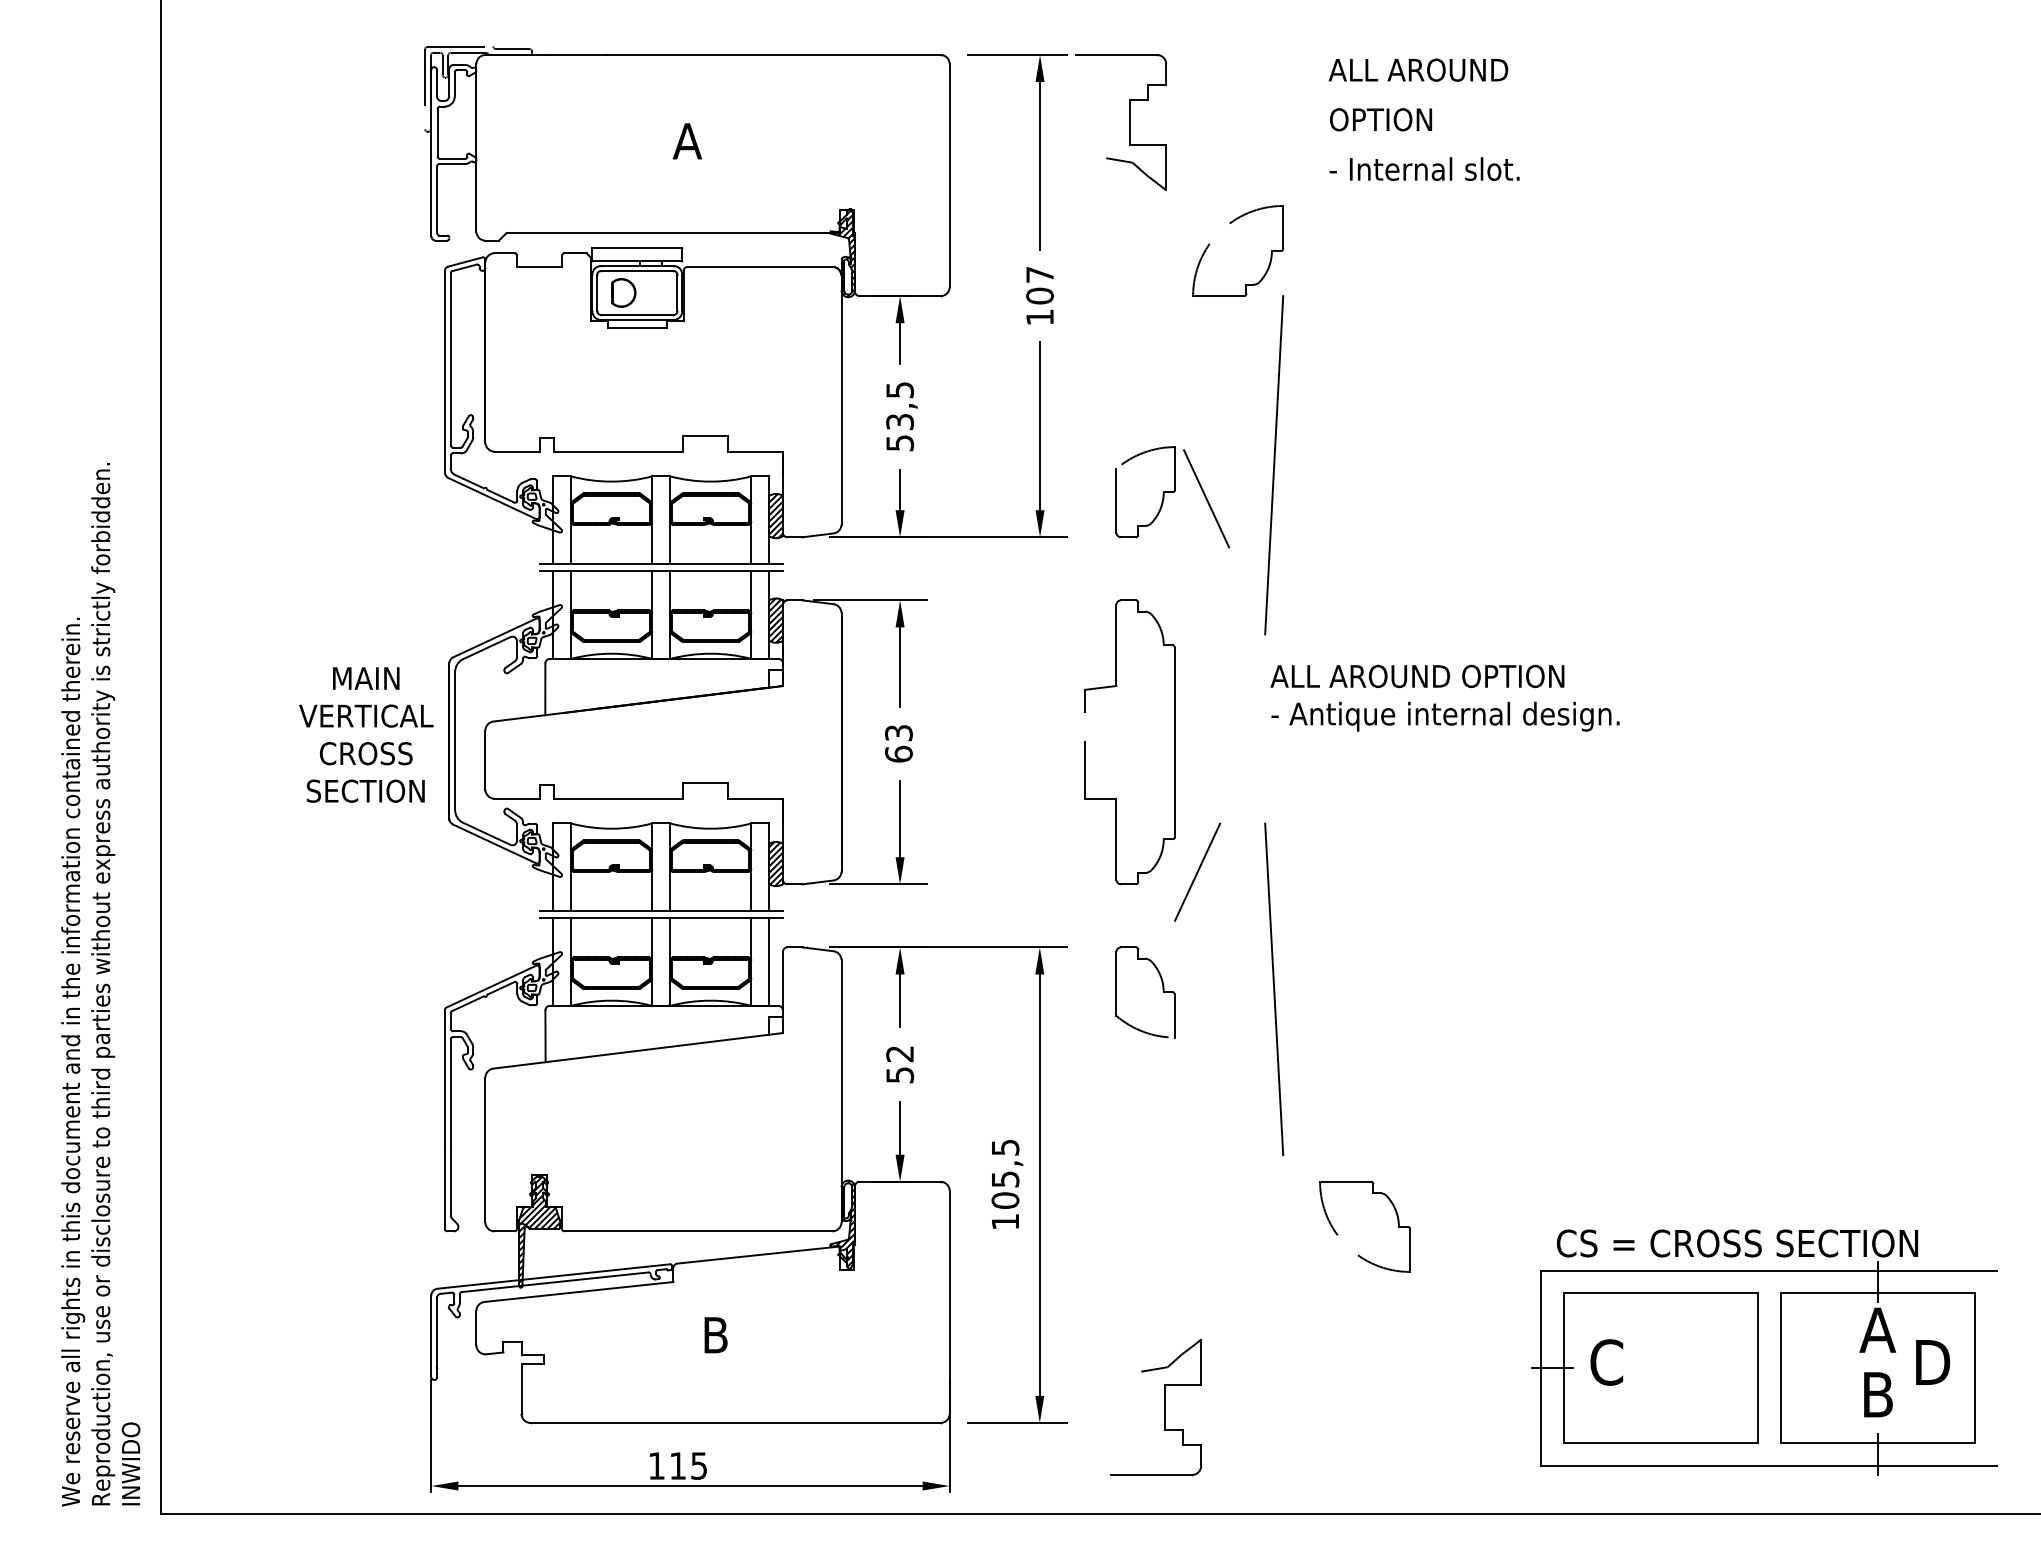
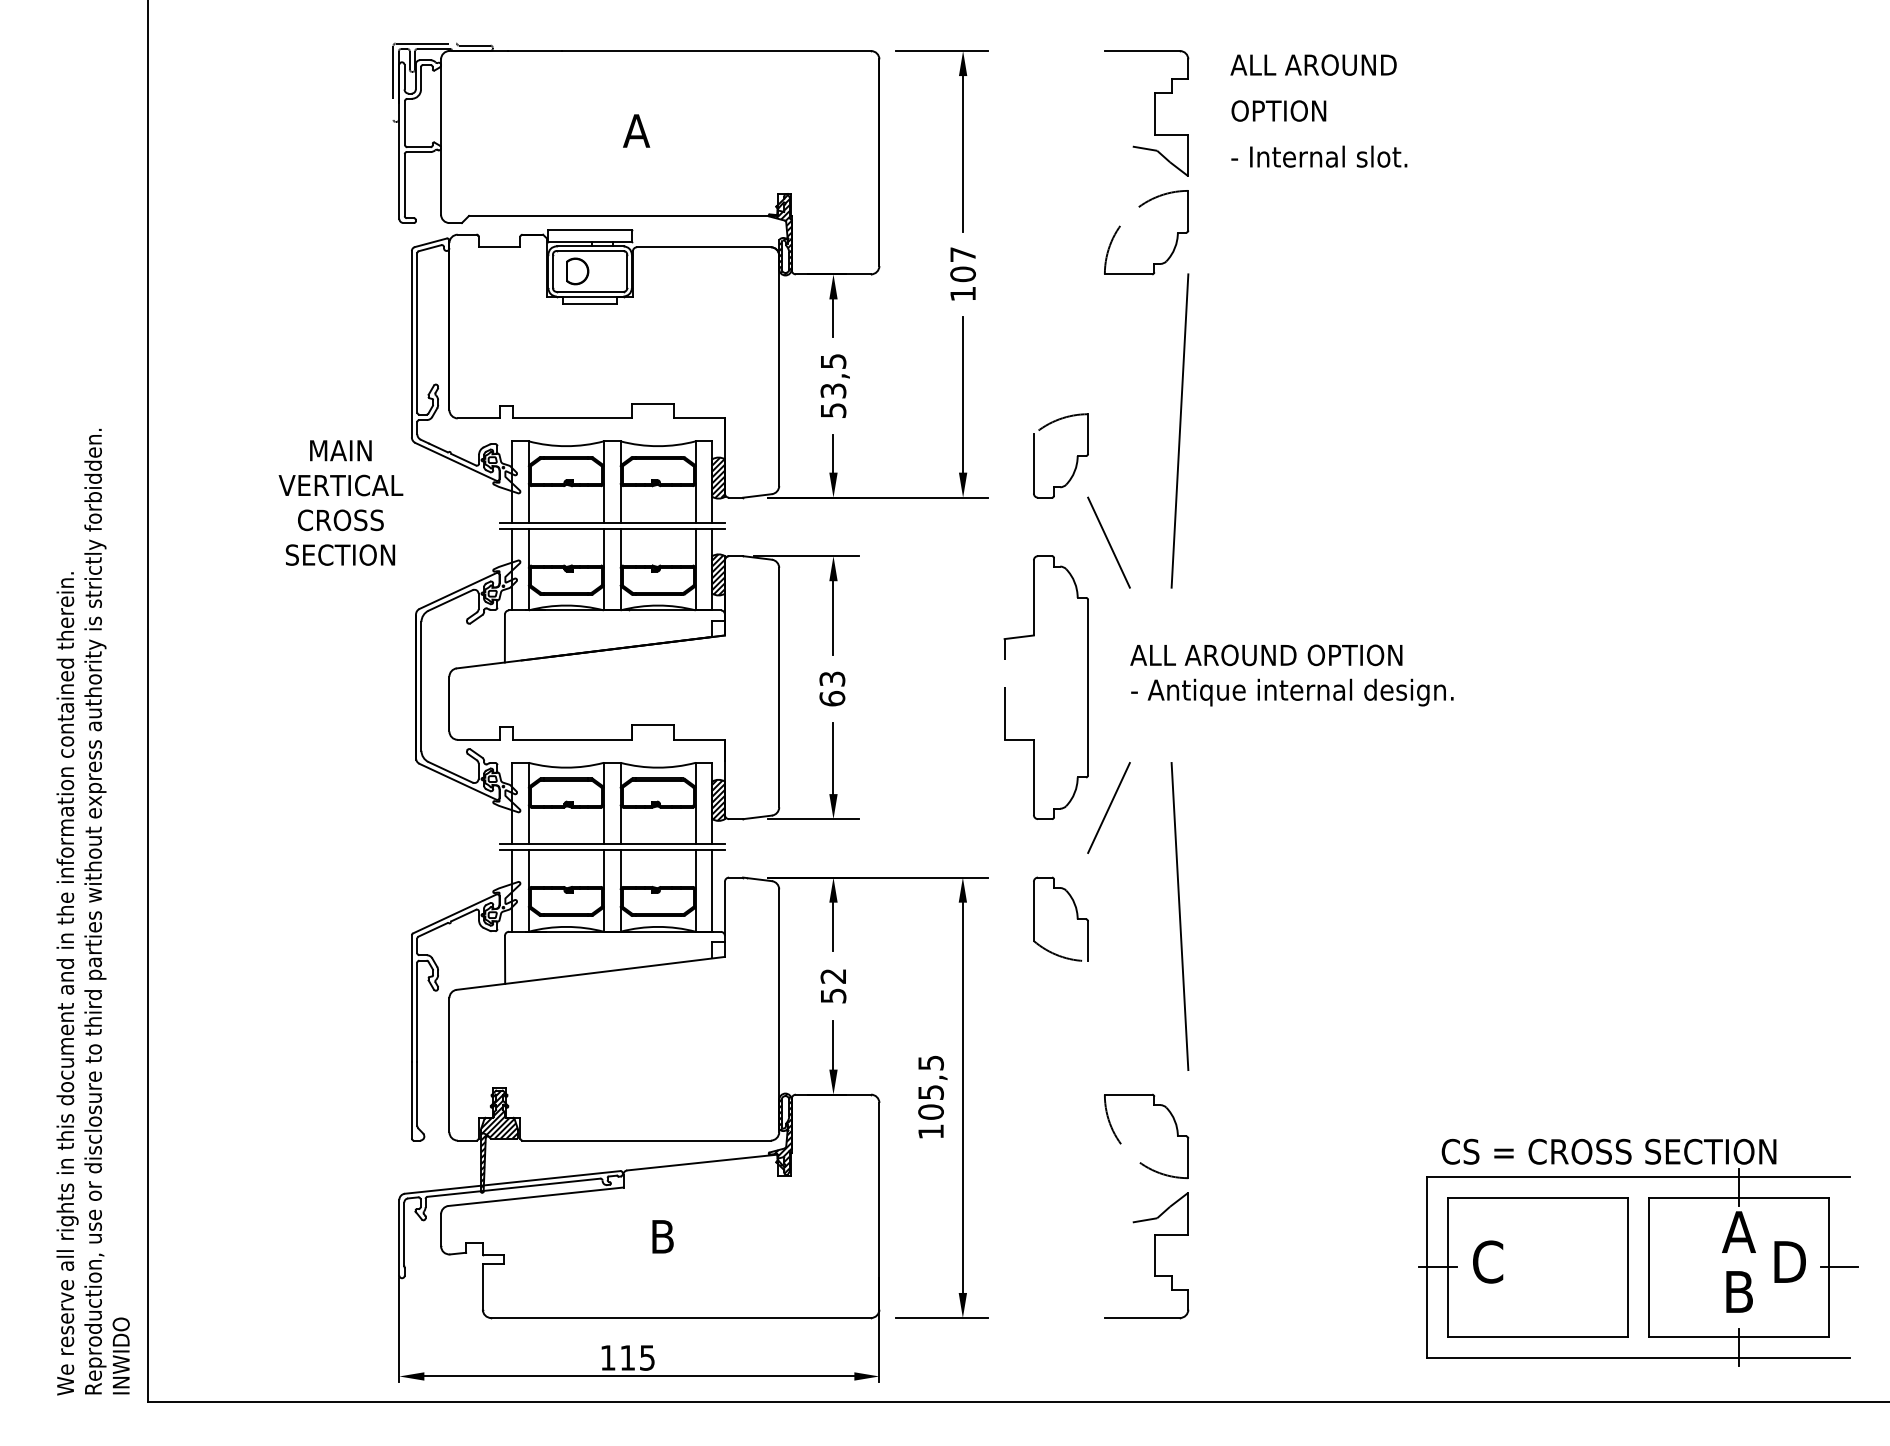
part: (1129, 122) -> (1154, 113), moved
line: (1206, 498) -> (1108, 542), moved
text: (1444, 697) -> (1291, 674), moved
text: (366, 734) -> (341, 502), moved
part: (1338, 1234) -> (1121, 1143), moved
line: (1985, 1368) -> (1838, 1267), added
part: (1164, 1407) -> (1154, 1255), moved

